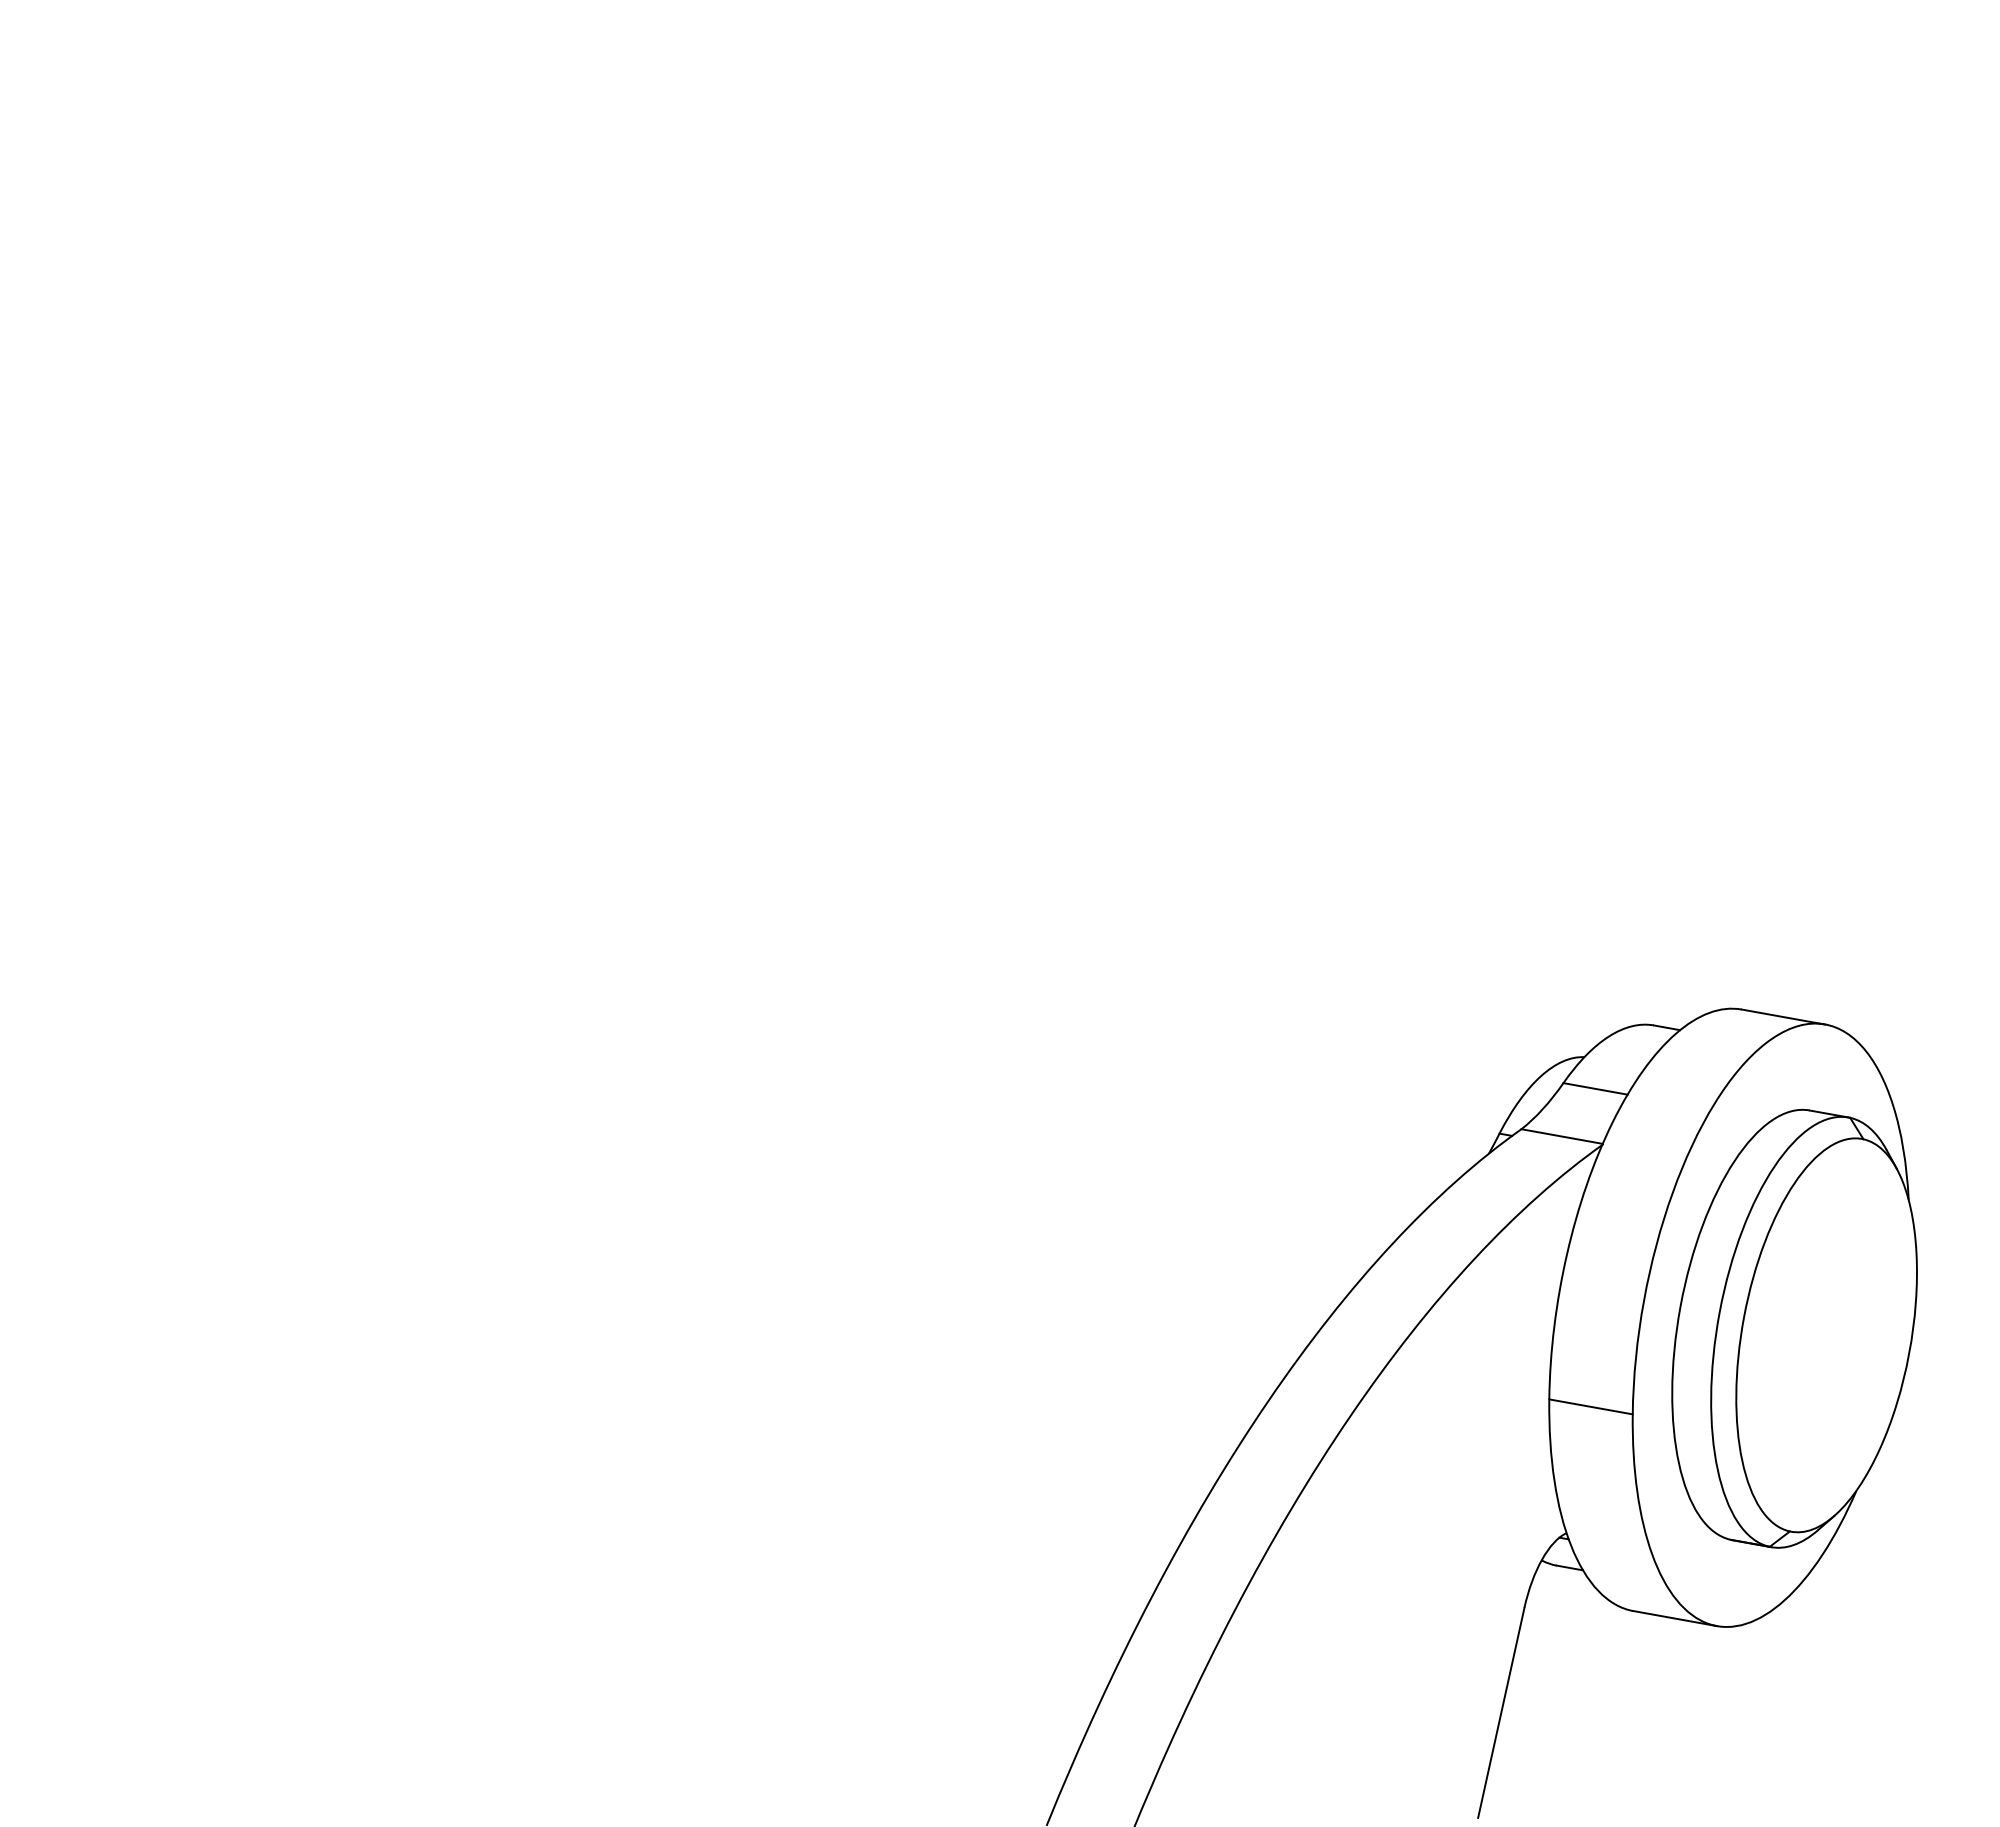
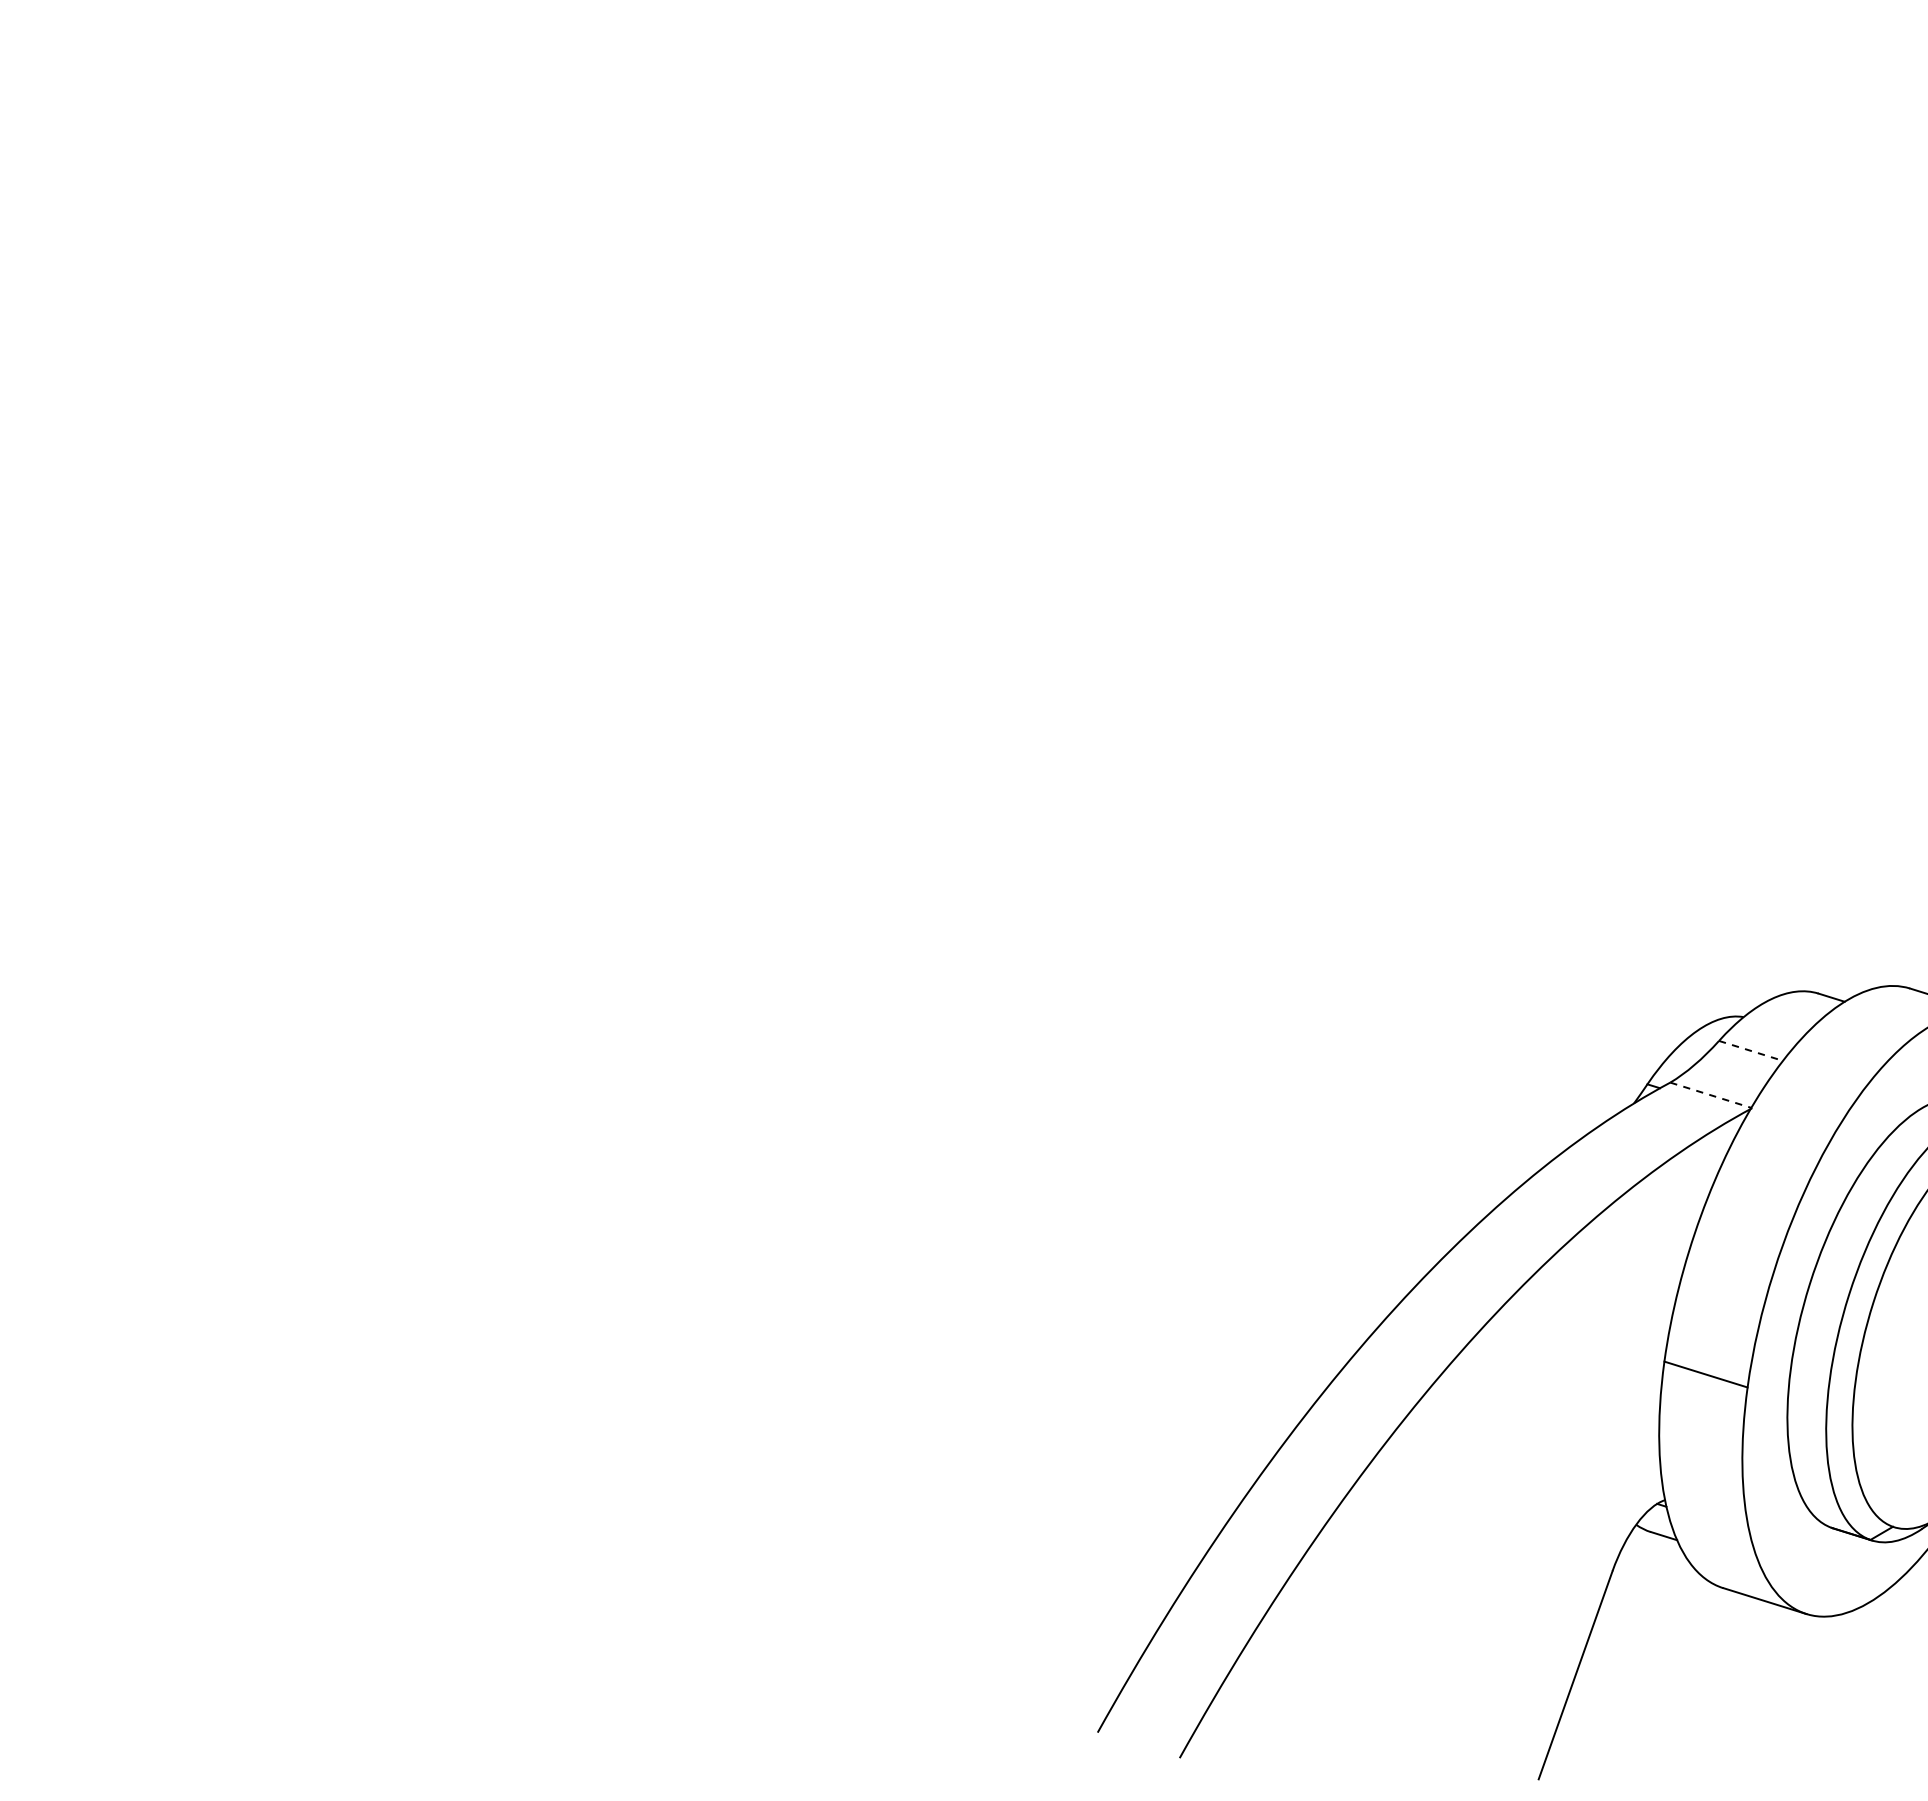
line: (1595, 1088) -> (1751, 1050), solid -> dashed
line: (1562, 1136) -> (1711, 1095), solid -> dashed

